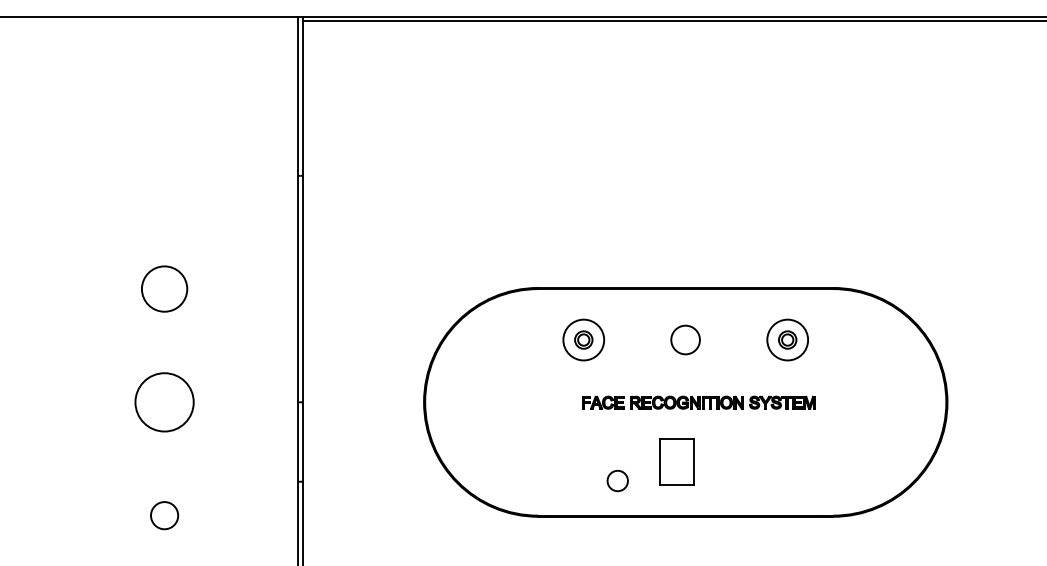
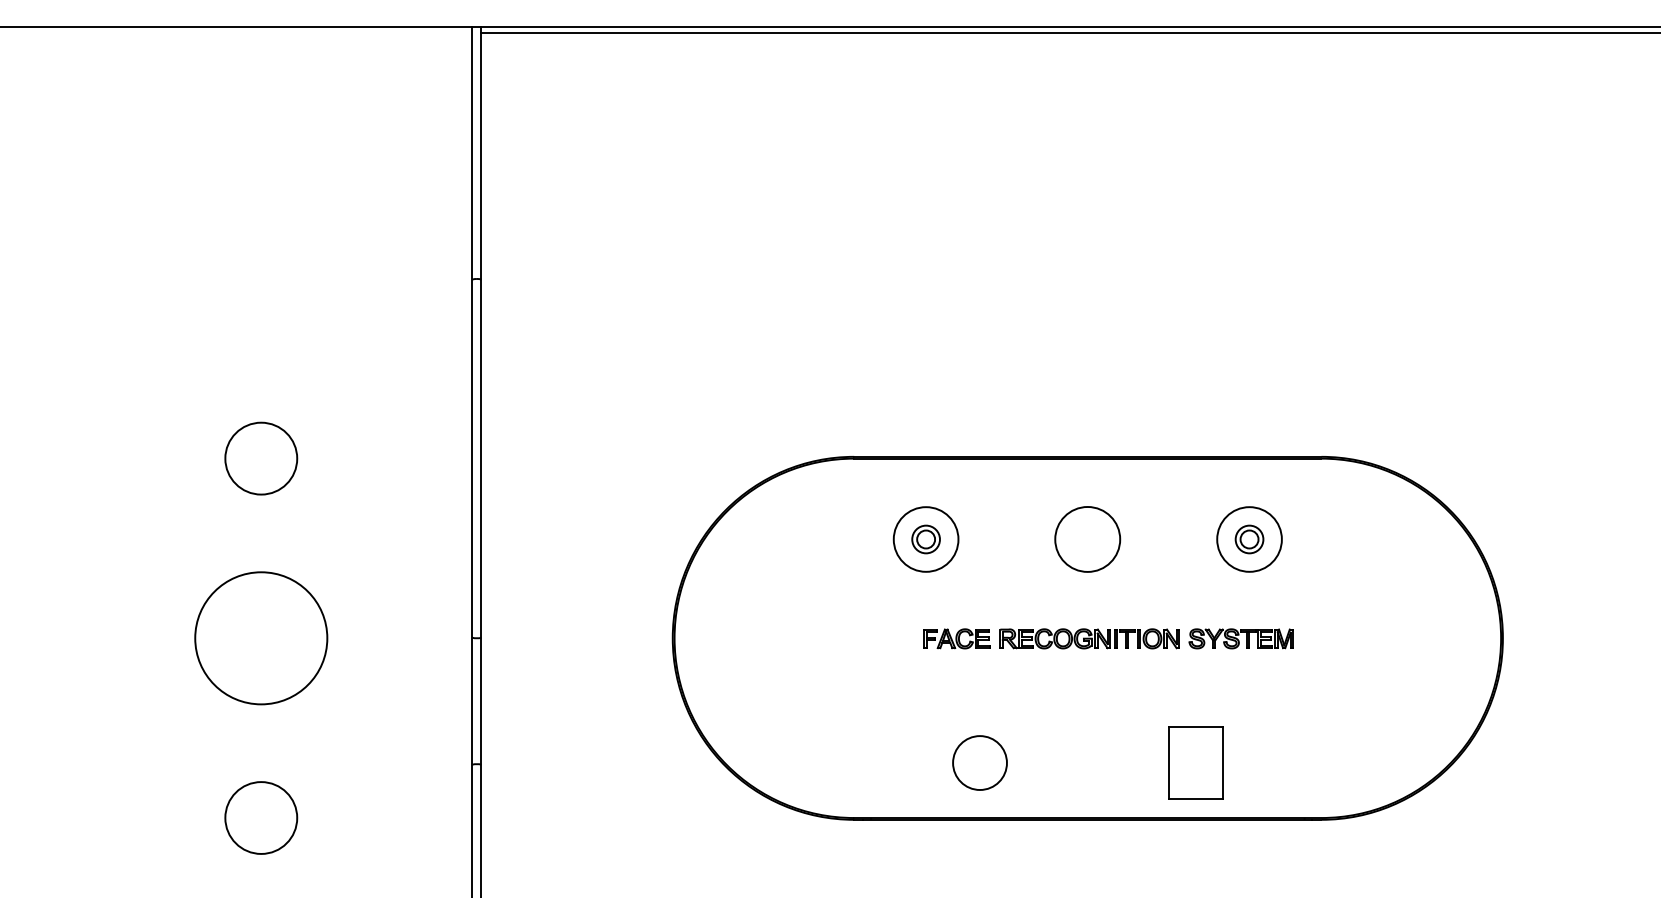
circle: (685, 339) -> (1087, 538), size x1.43
circle: (164, 402) -> (261, 638), size x1.43
part: (676, 461) -> (1195, 762), moved
circle: (617, 480) -> (979, 762), size x1.67
circle: (164, 515) -> (261, 817), size x1.67

